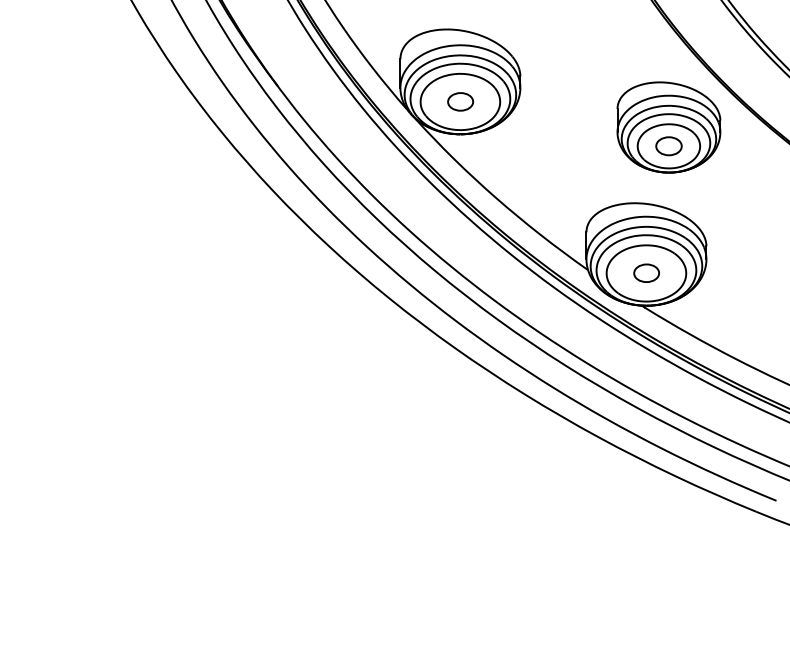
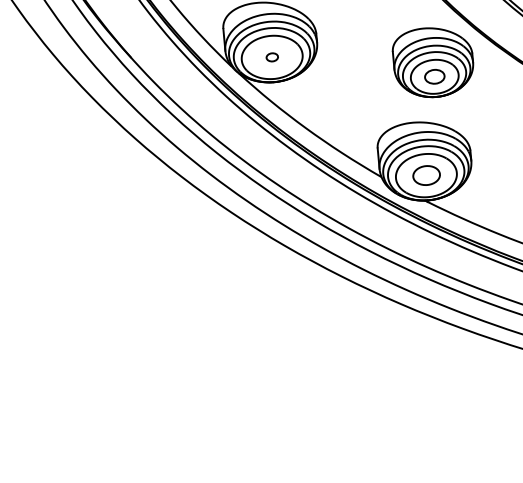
part: (460, 101) -> (272, 57), size x0.6
part: (646, 272) -> (426, 174), size x1.4

